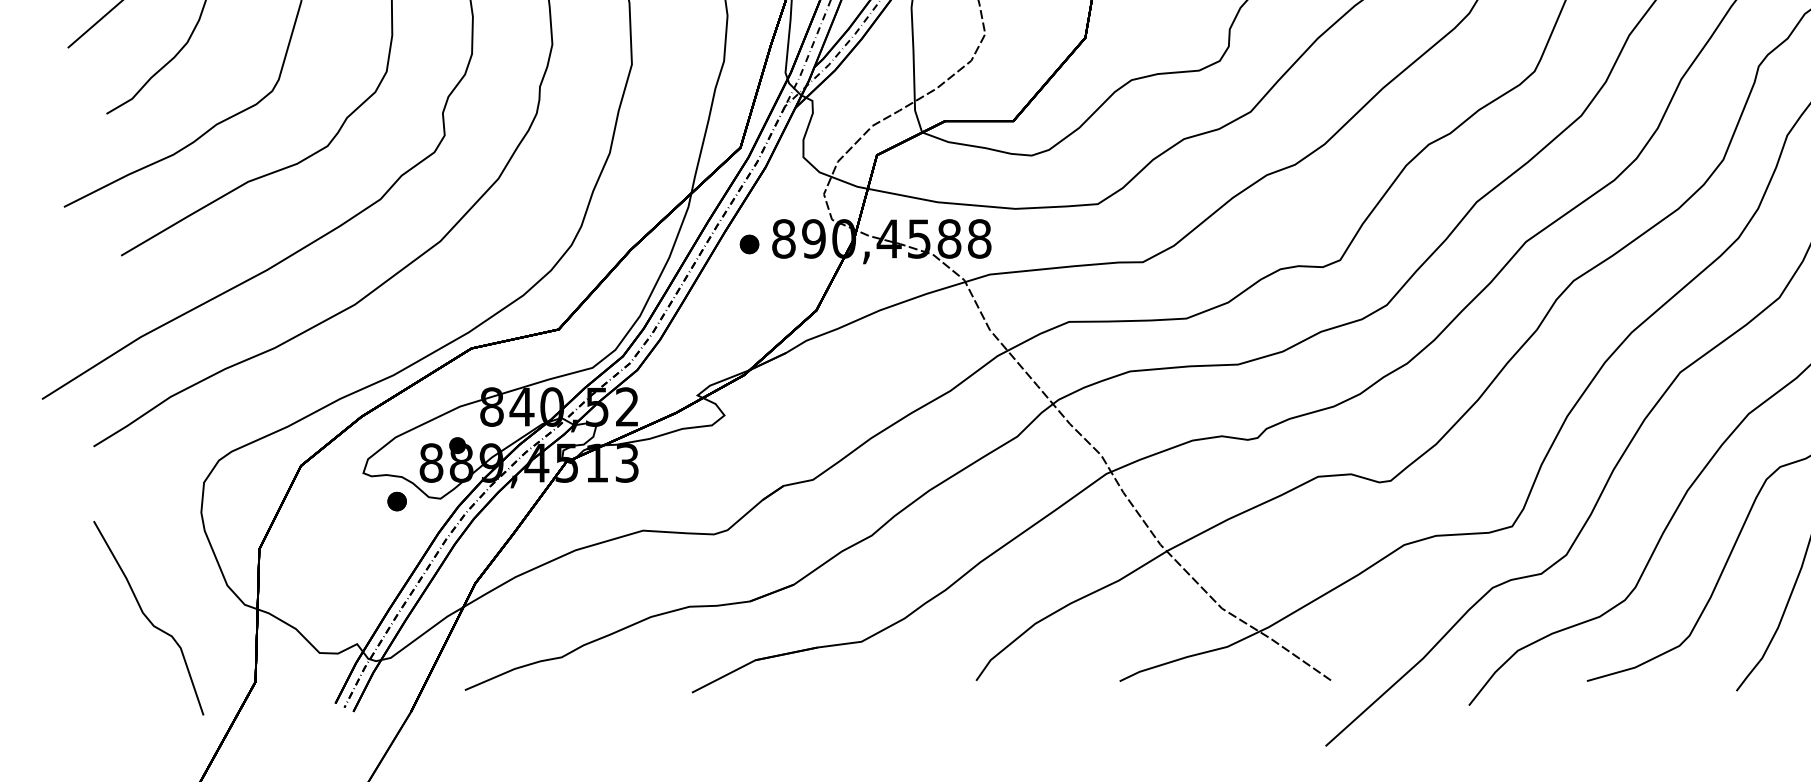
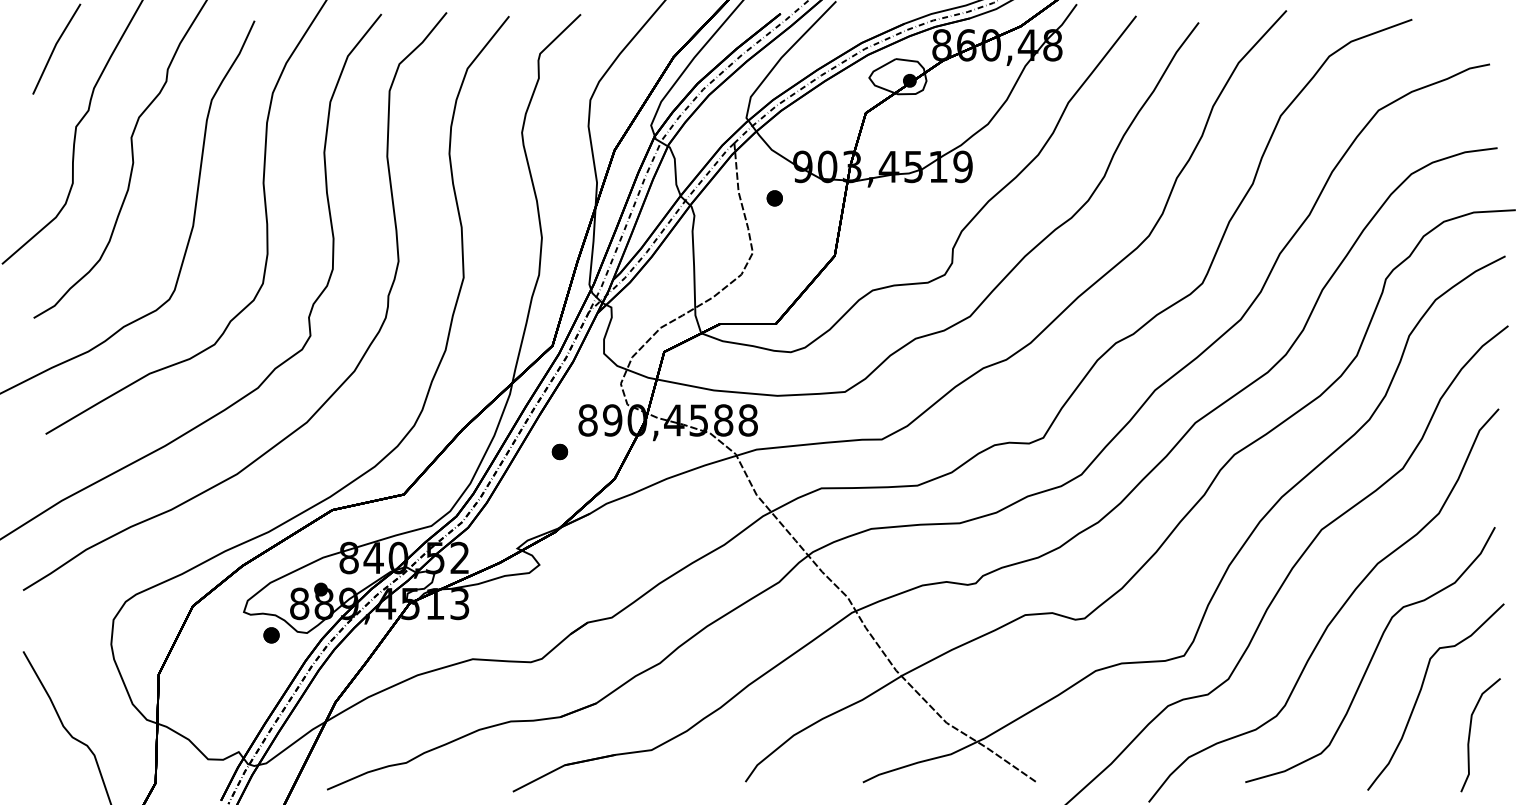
part: (748, 243) -> (559, 451), moved

